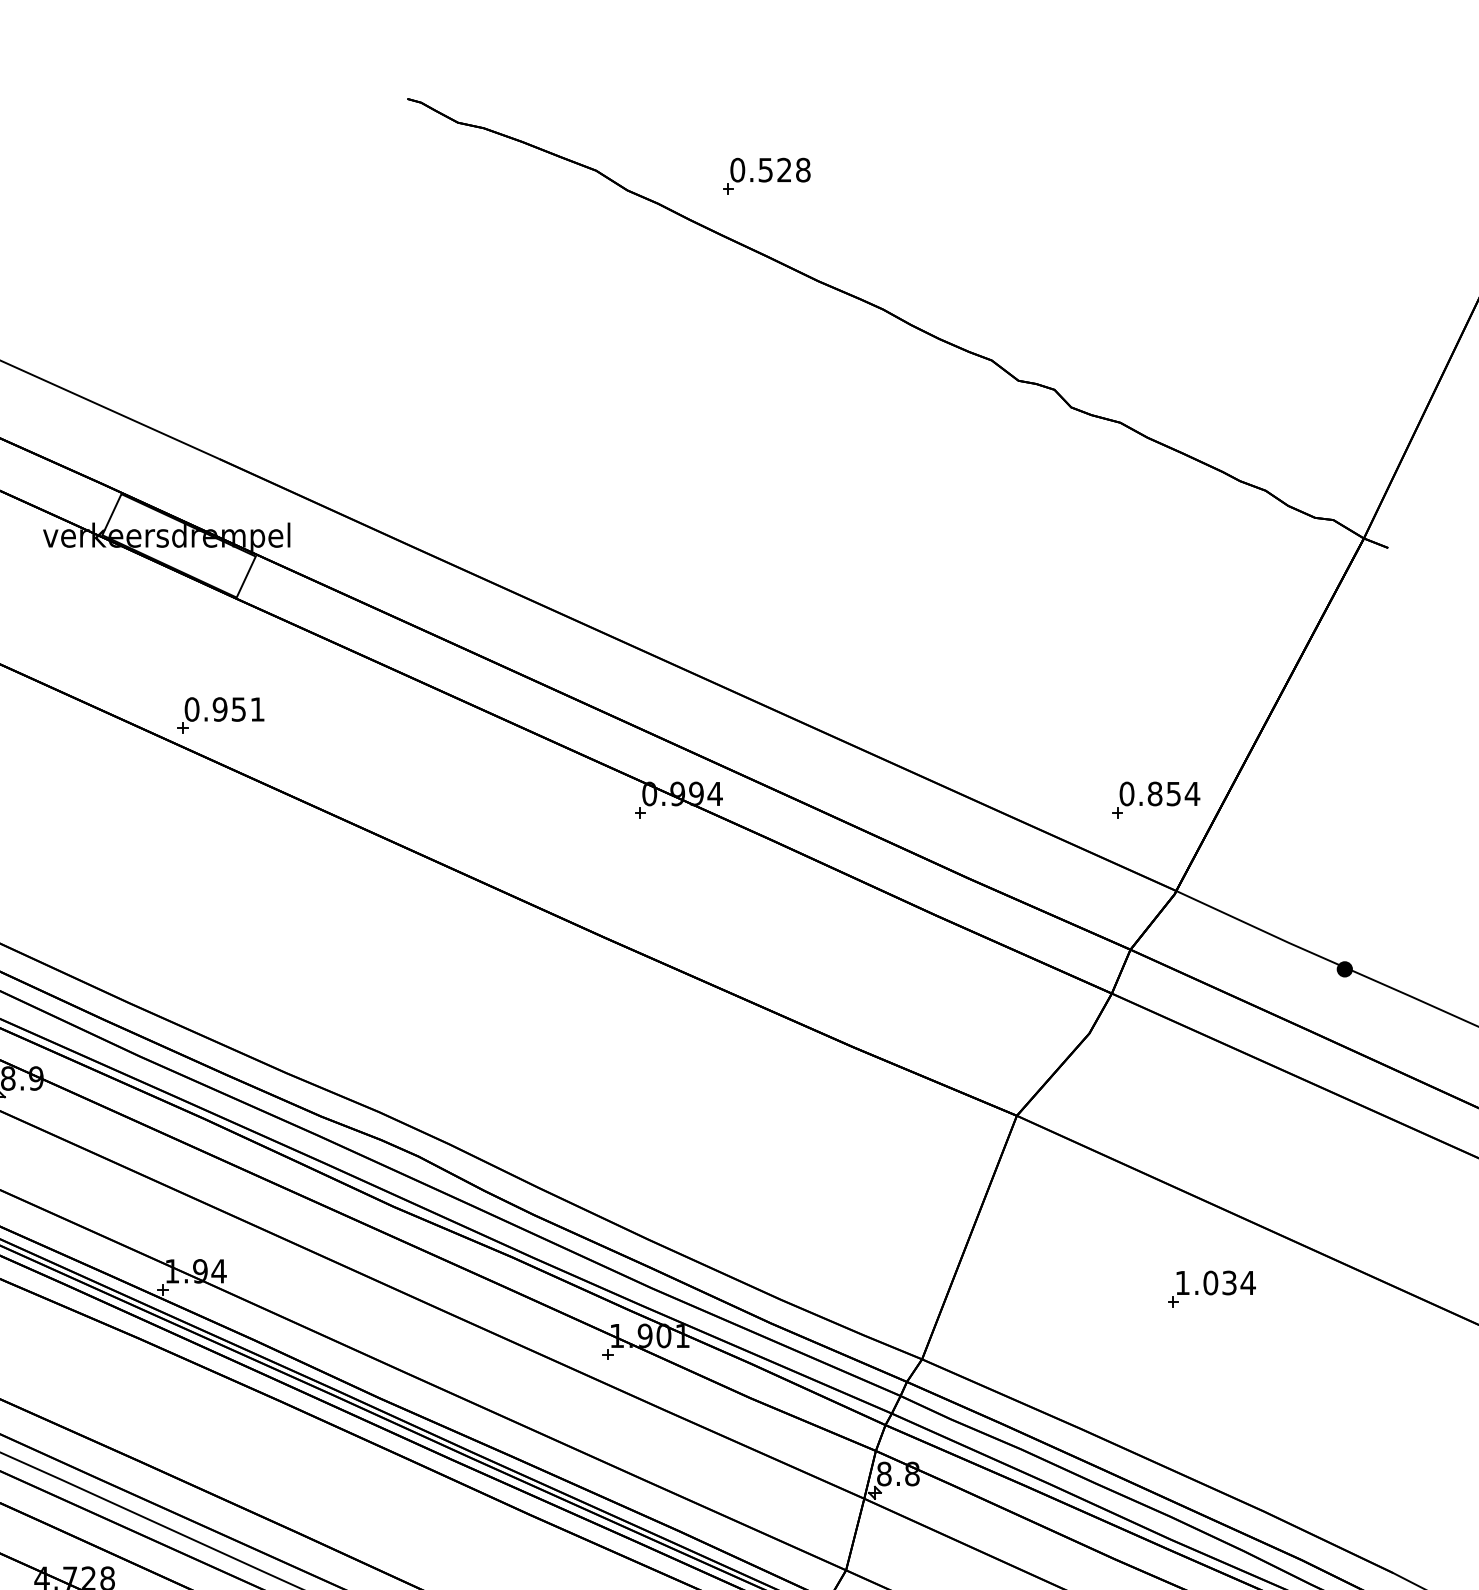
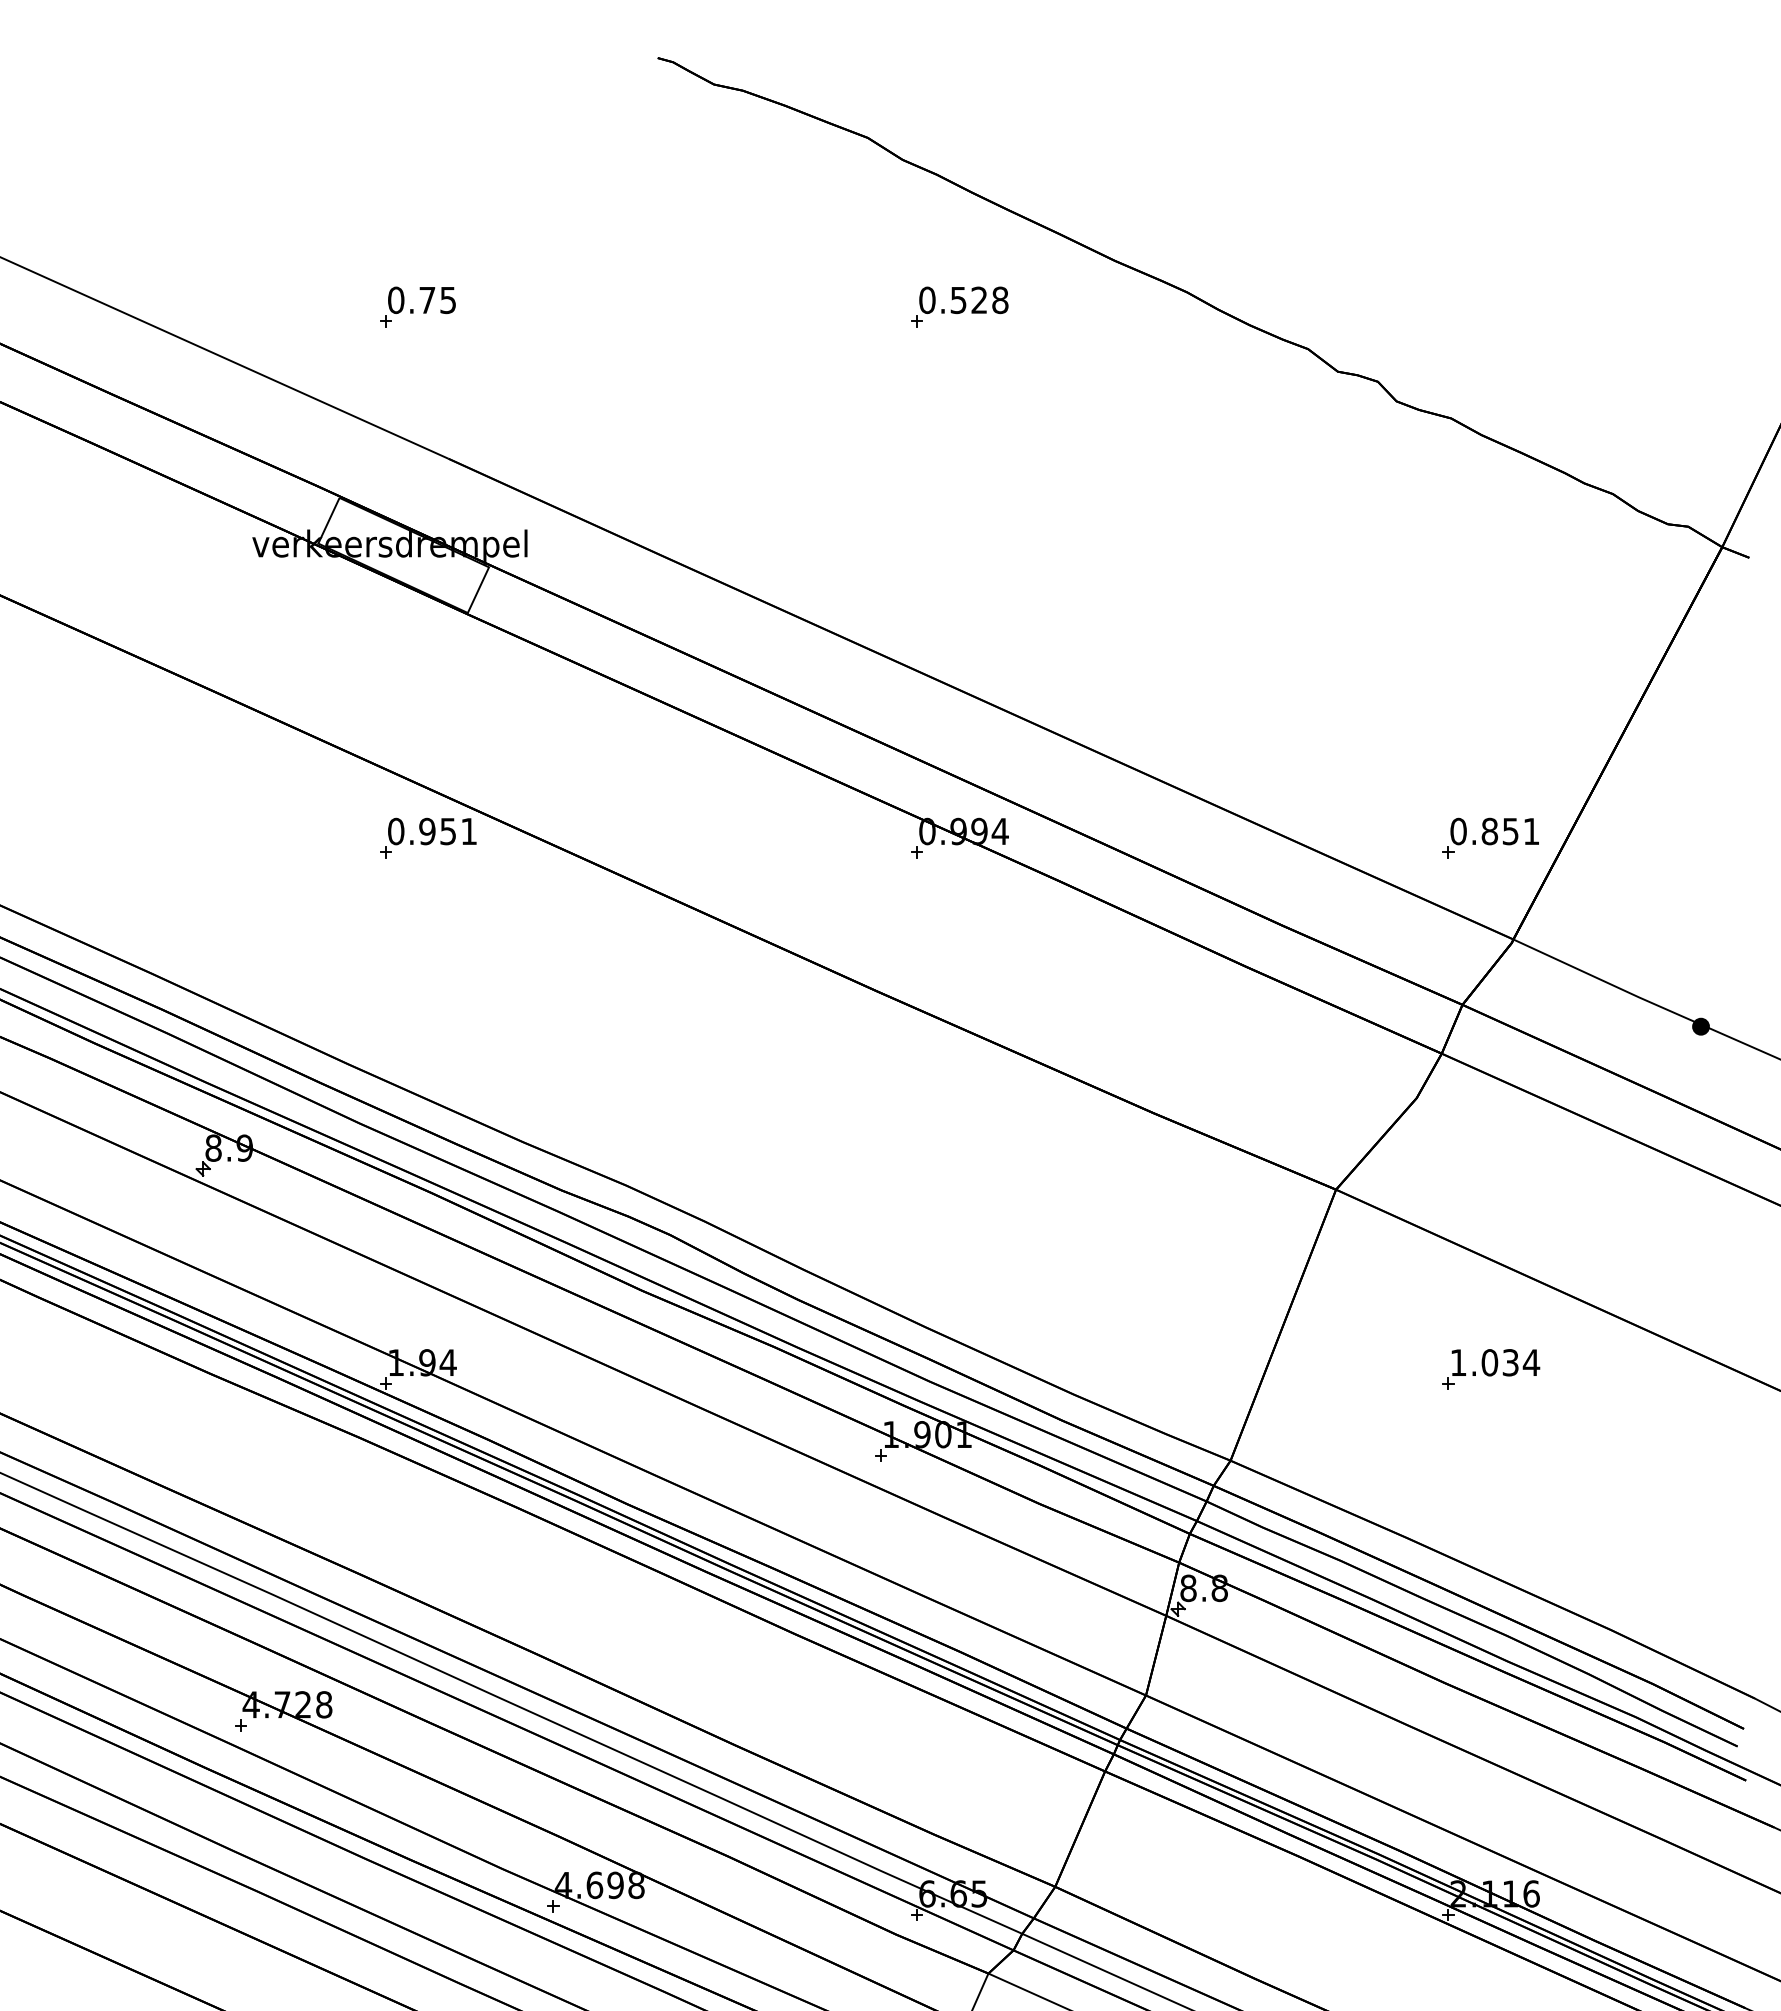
part: (766, 175) -> (959, 306), moved
part: (191, 322) -> (417, 306), added
part: (221, 714) -> (428, 837), moved
text: (1192, 793) -> (1531, 831), 0.854 -> 0.851
part: (1212, 1289) -> (1491, 1369), moved

